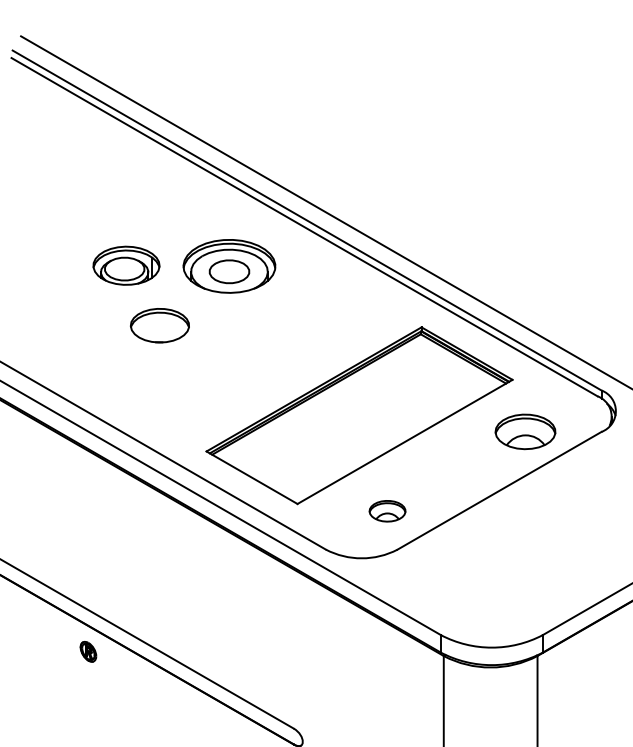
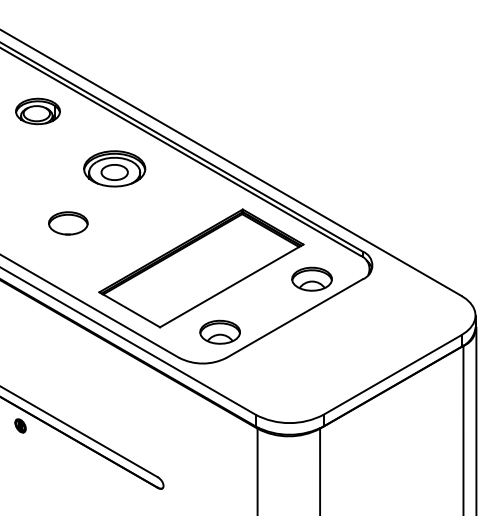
part: (125, 265) -> (37, 111), moved
part: (160, 325) -> (68, 223), moved
part: (386, 510) -> (219, 331), size x1.67

